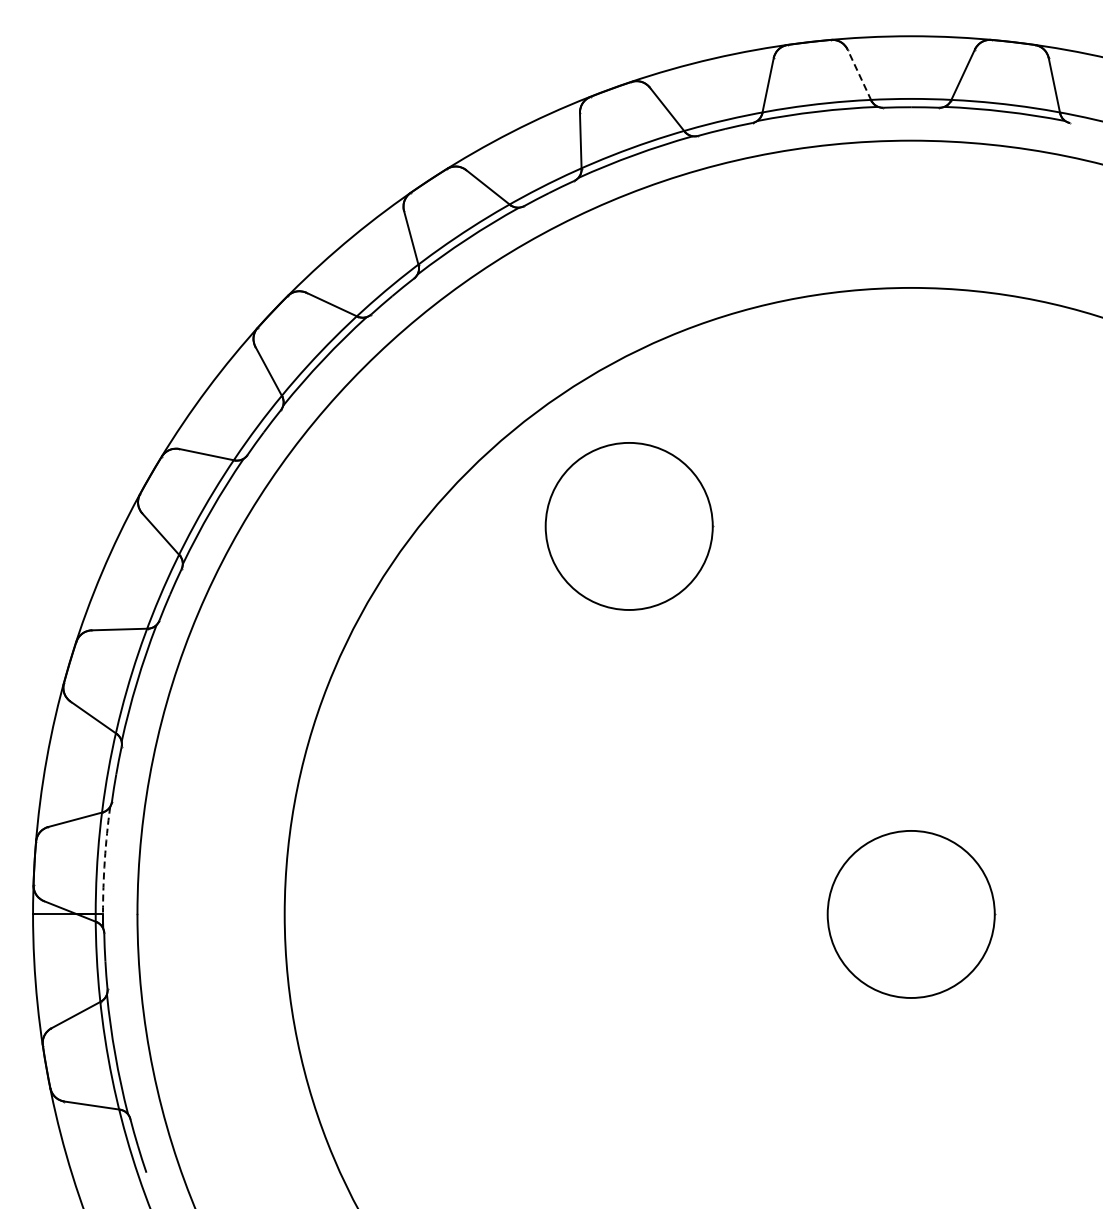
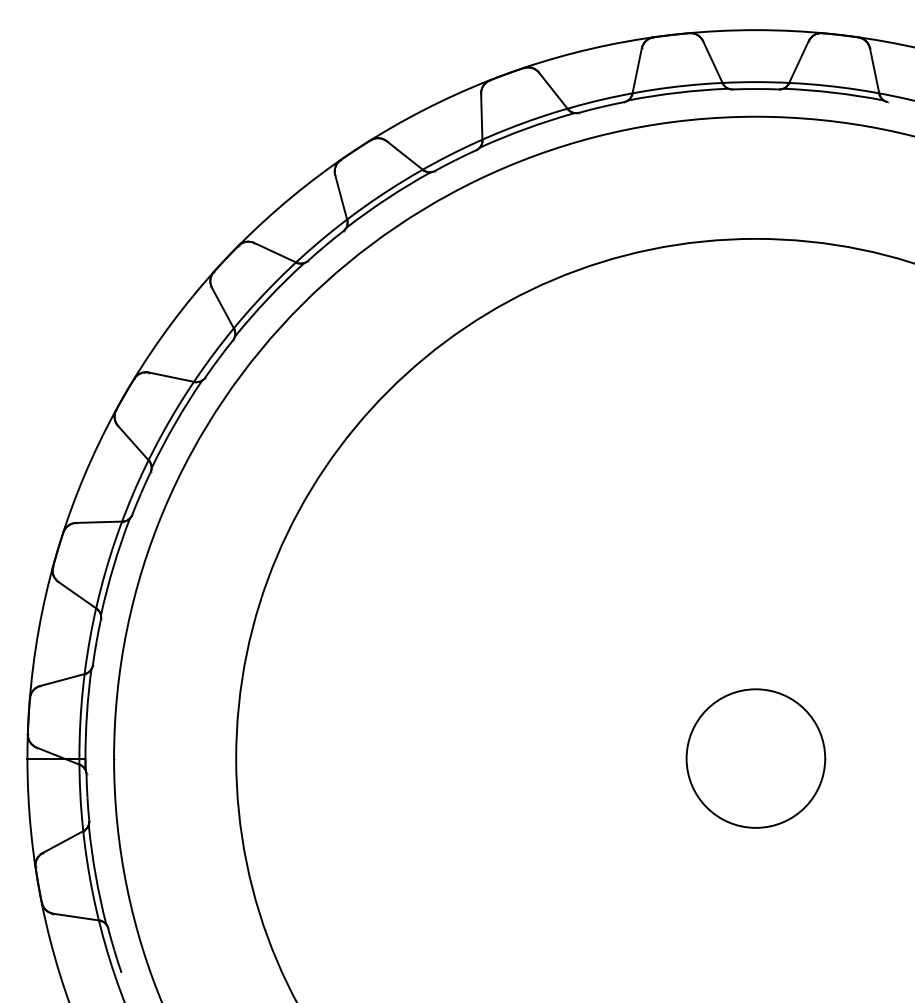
line: (859, 74) -> (712, 61), dashed -> solid
part: (629, 526) -> (522, 436), removed
arc: (104, 860) -> (86, 713), dashed -> solid

